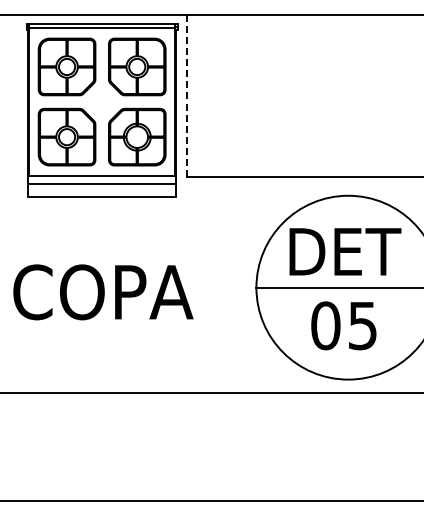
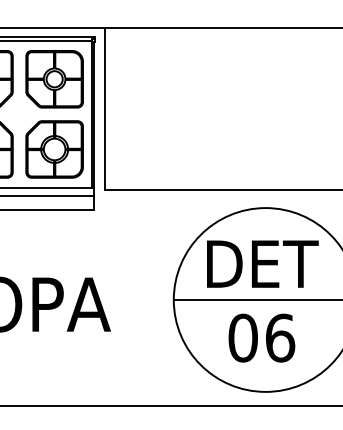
line: (187, 96) -> (104, 108), dashed -> solid
text: (362, 325) -> (279, 337), 05 -> 06

